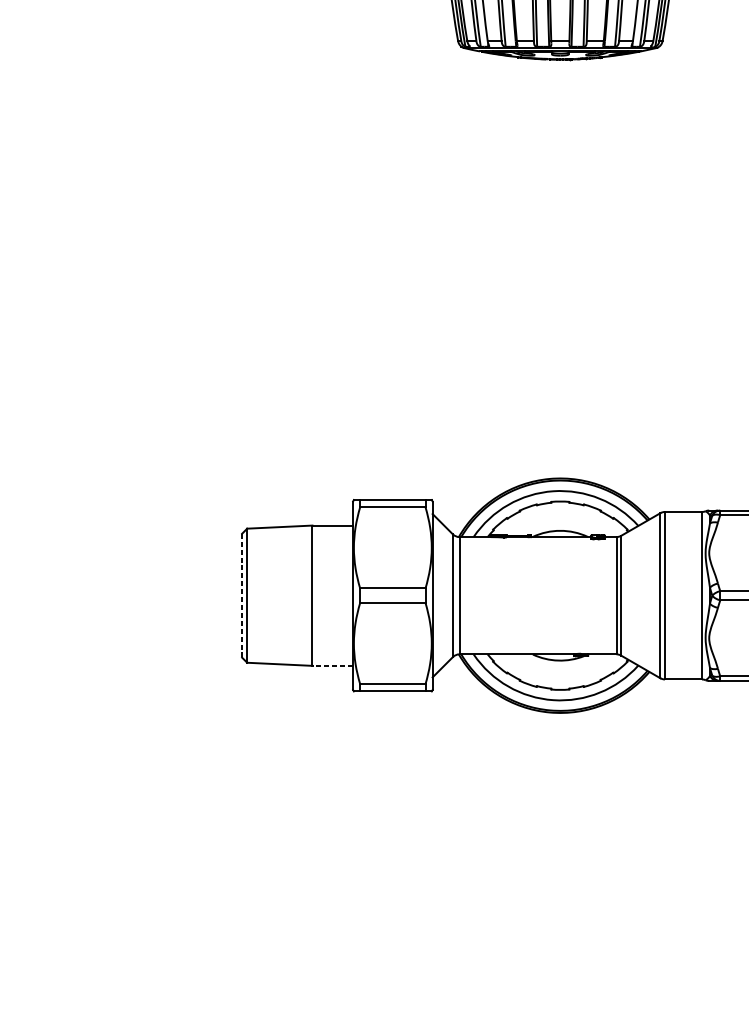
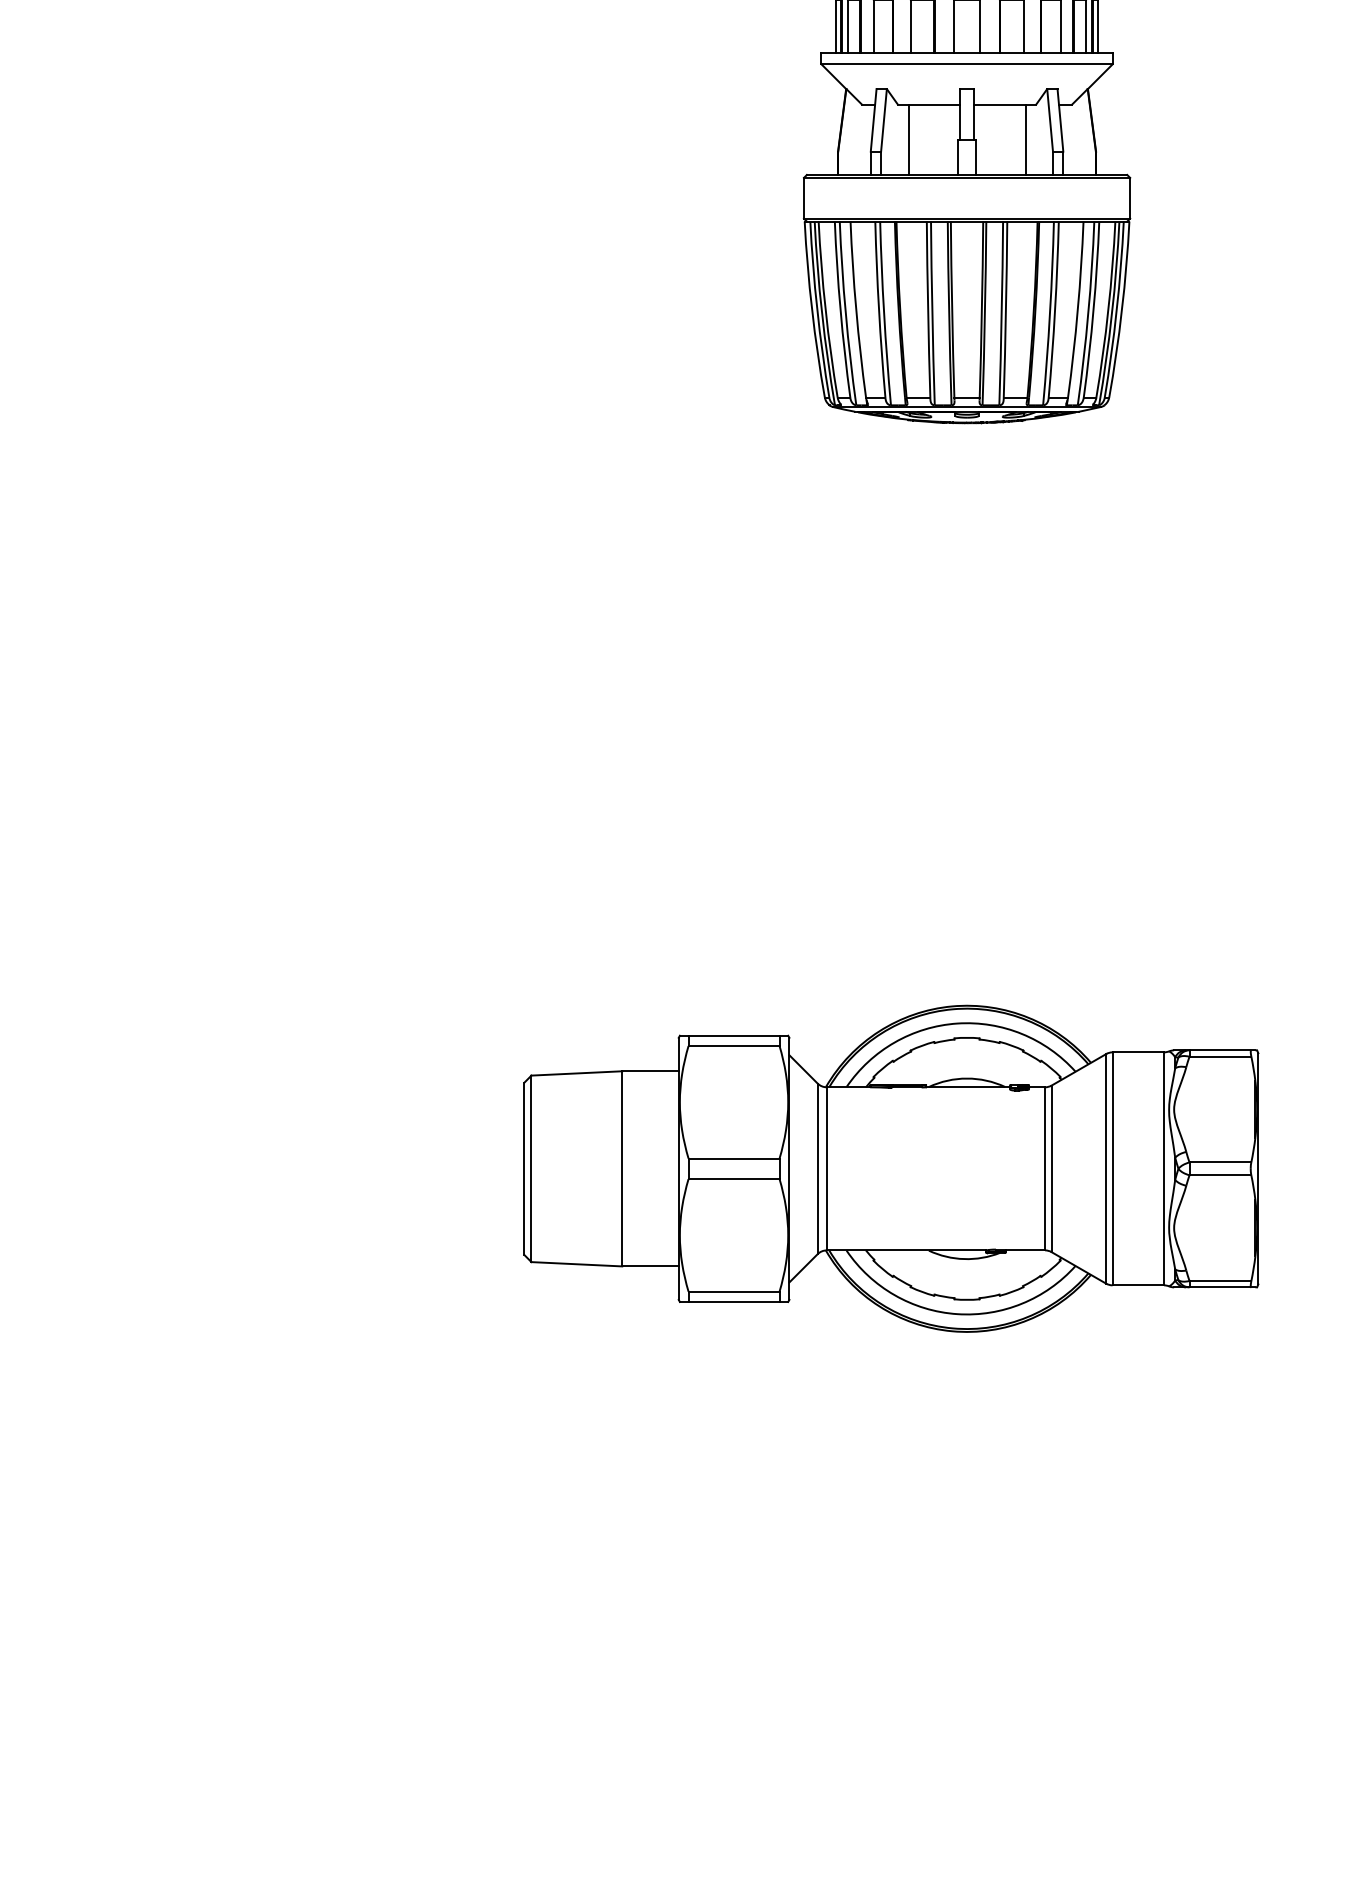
line: (242, 596) -> (524, 1169), dashed -> solid
line: (332, 665) -> (650, 1266), dashed -> solid

